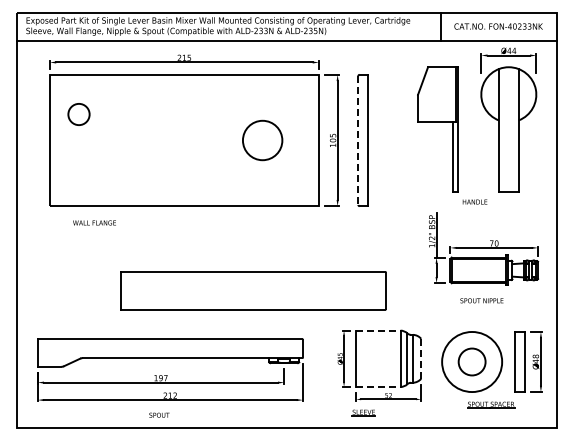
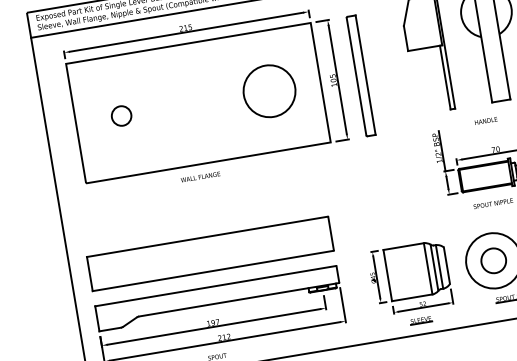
circle: (78, 114) -> (121, 116), moved
circle: (262, 140) -> (269, 91), size x1.43
line: (358, 141) -> (356, 77), dashed -> solid
text: (474, 201) -> (485, 120), moved
text: (94, 222) -> (200, 176), moved
part: (253, 290) -> (210, 253), moved
line: (378, 330) -> (403, 246), dashed -> solid
line: (421, 359) -> (447, 266), dashed -> solid
line: (378, 386) -> (412, 297), dashed -> solid
part: (363, 412) -> (420, 320), moved

